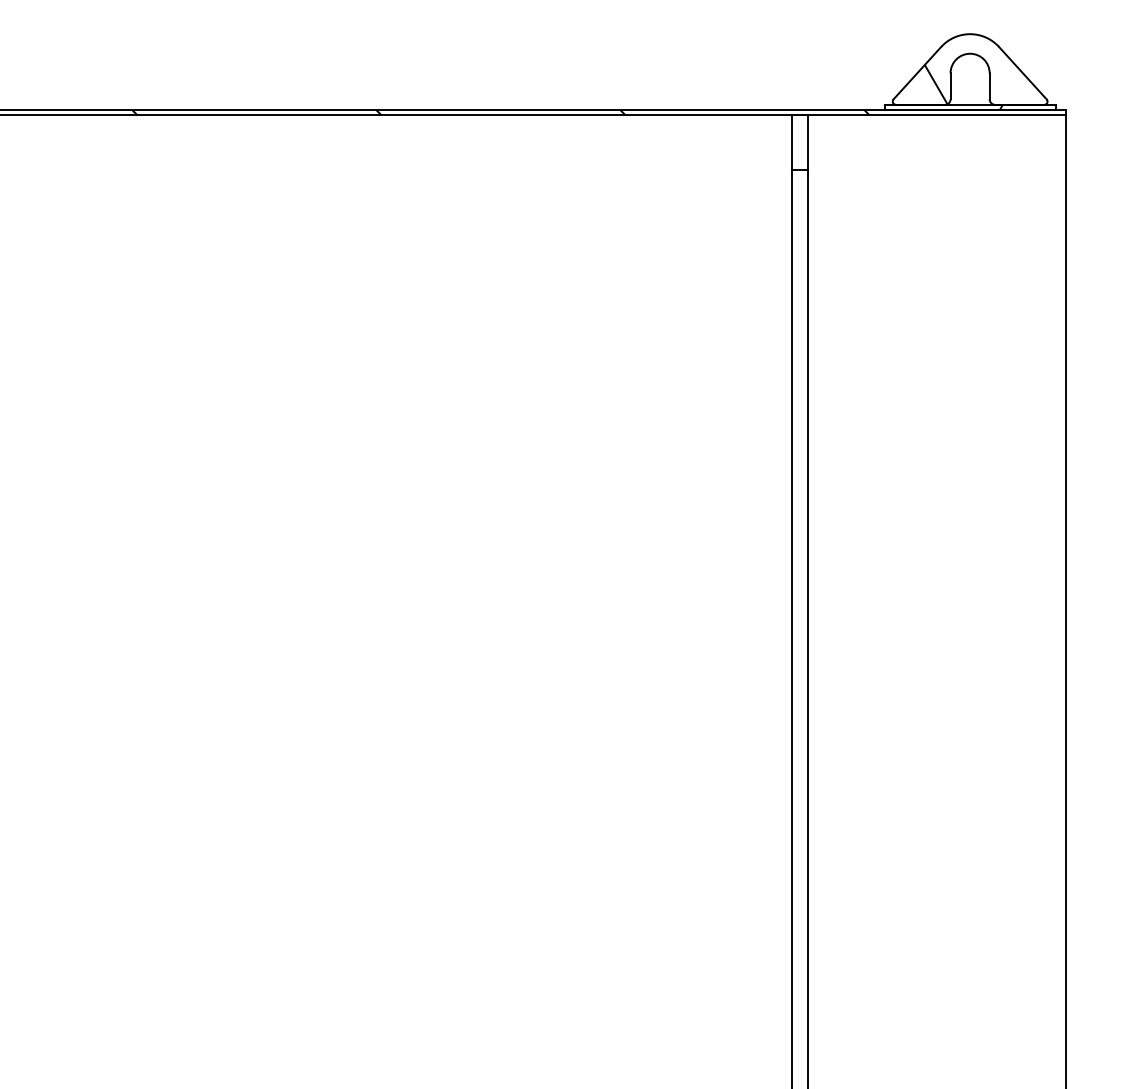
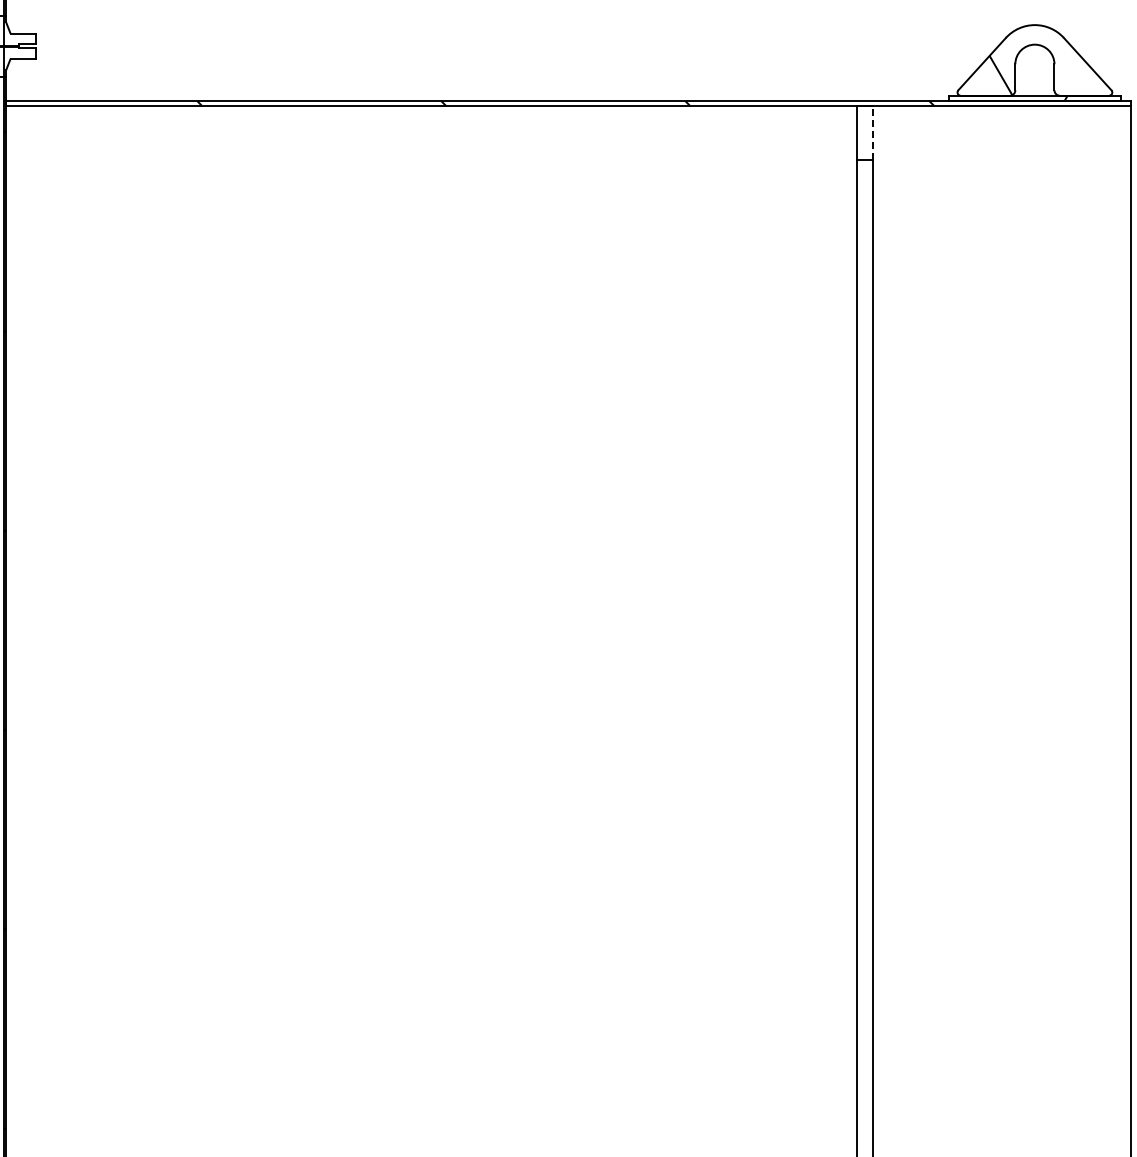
line: (808, 141) -> (873, 132), solid -> dashed

